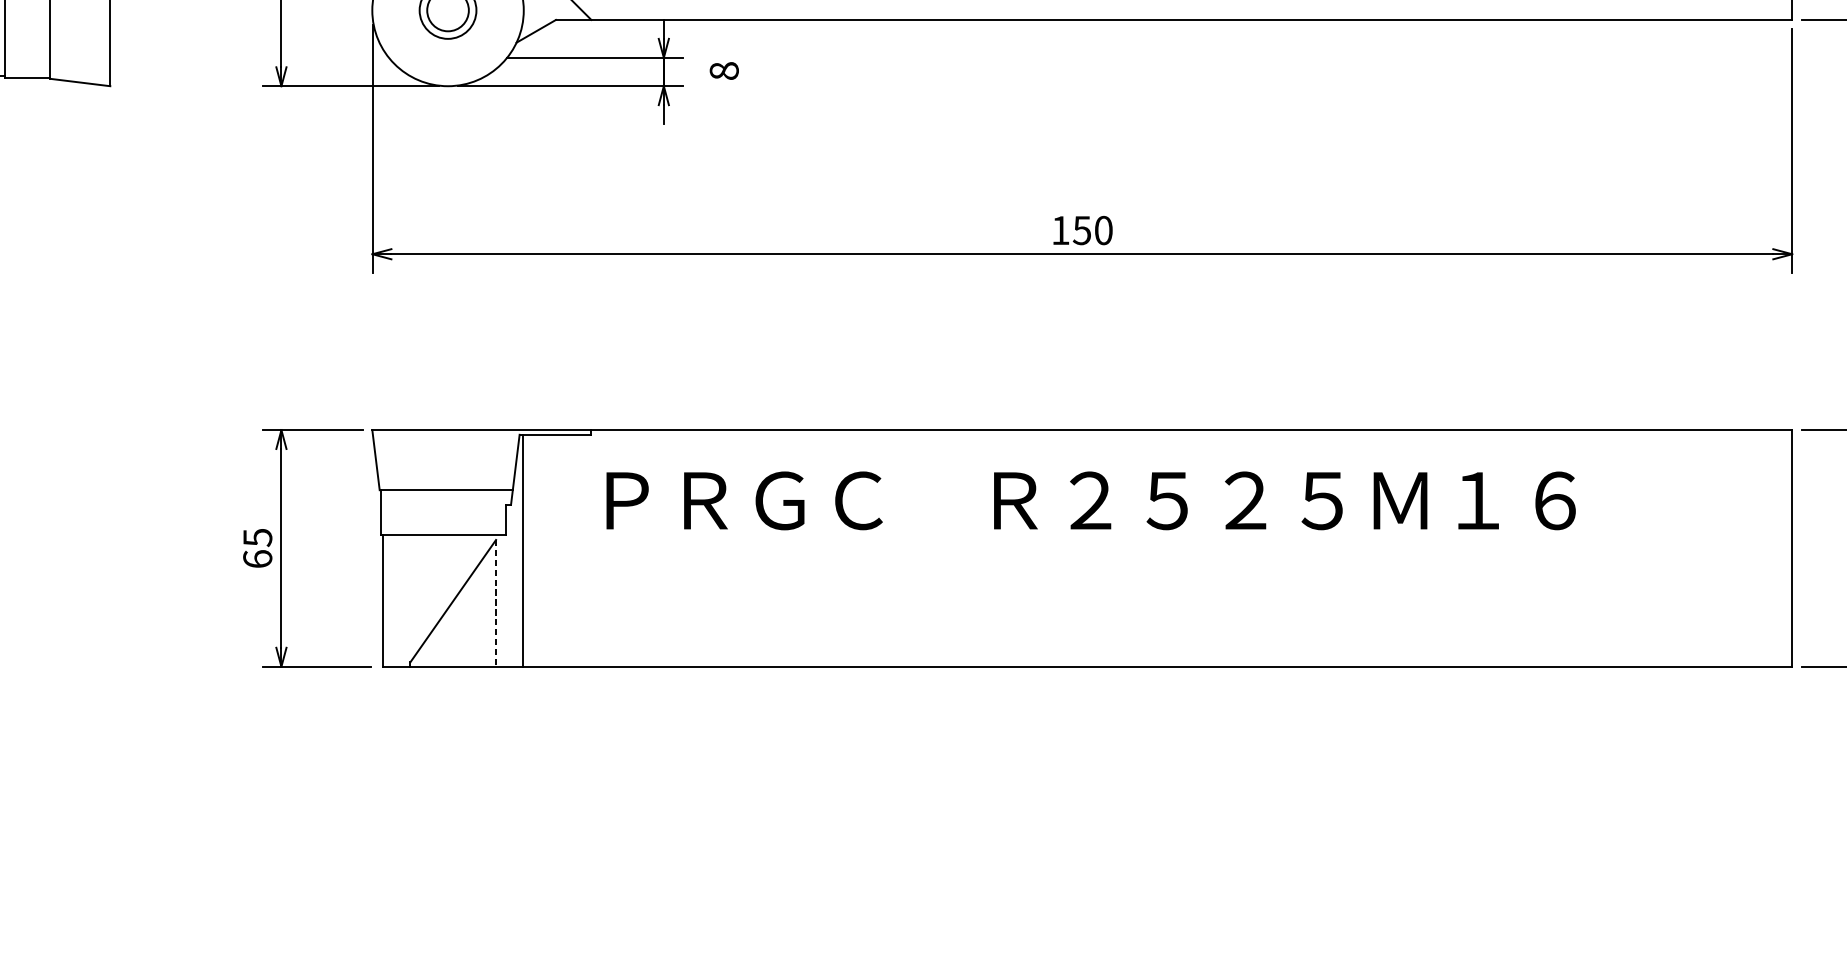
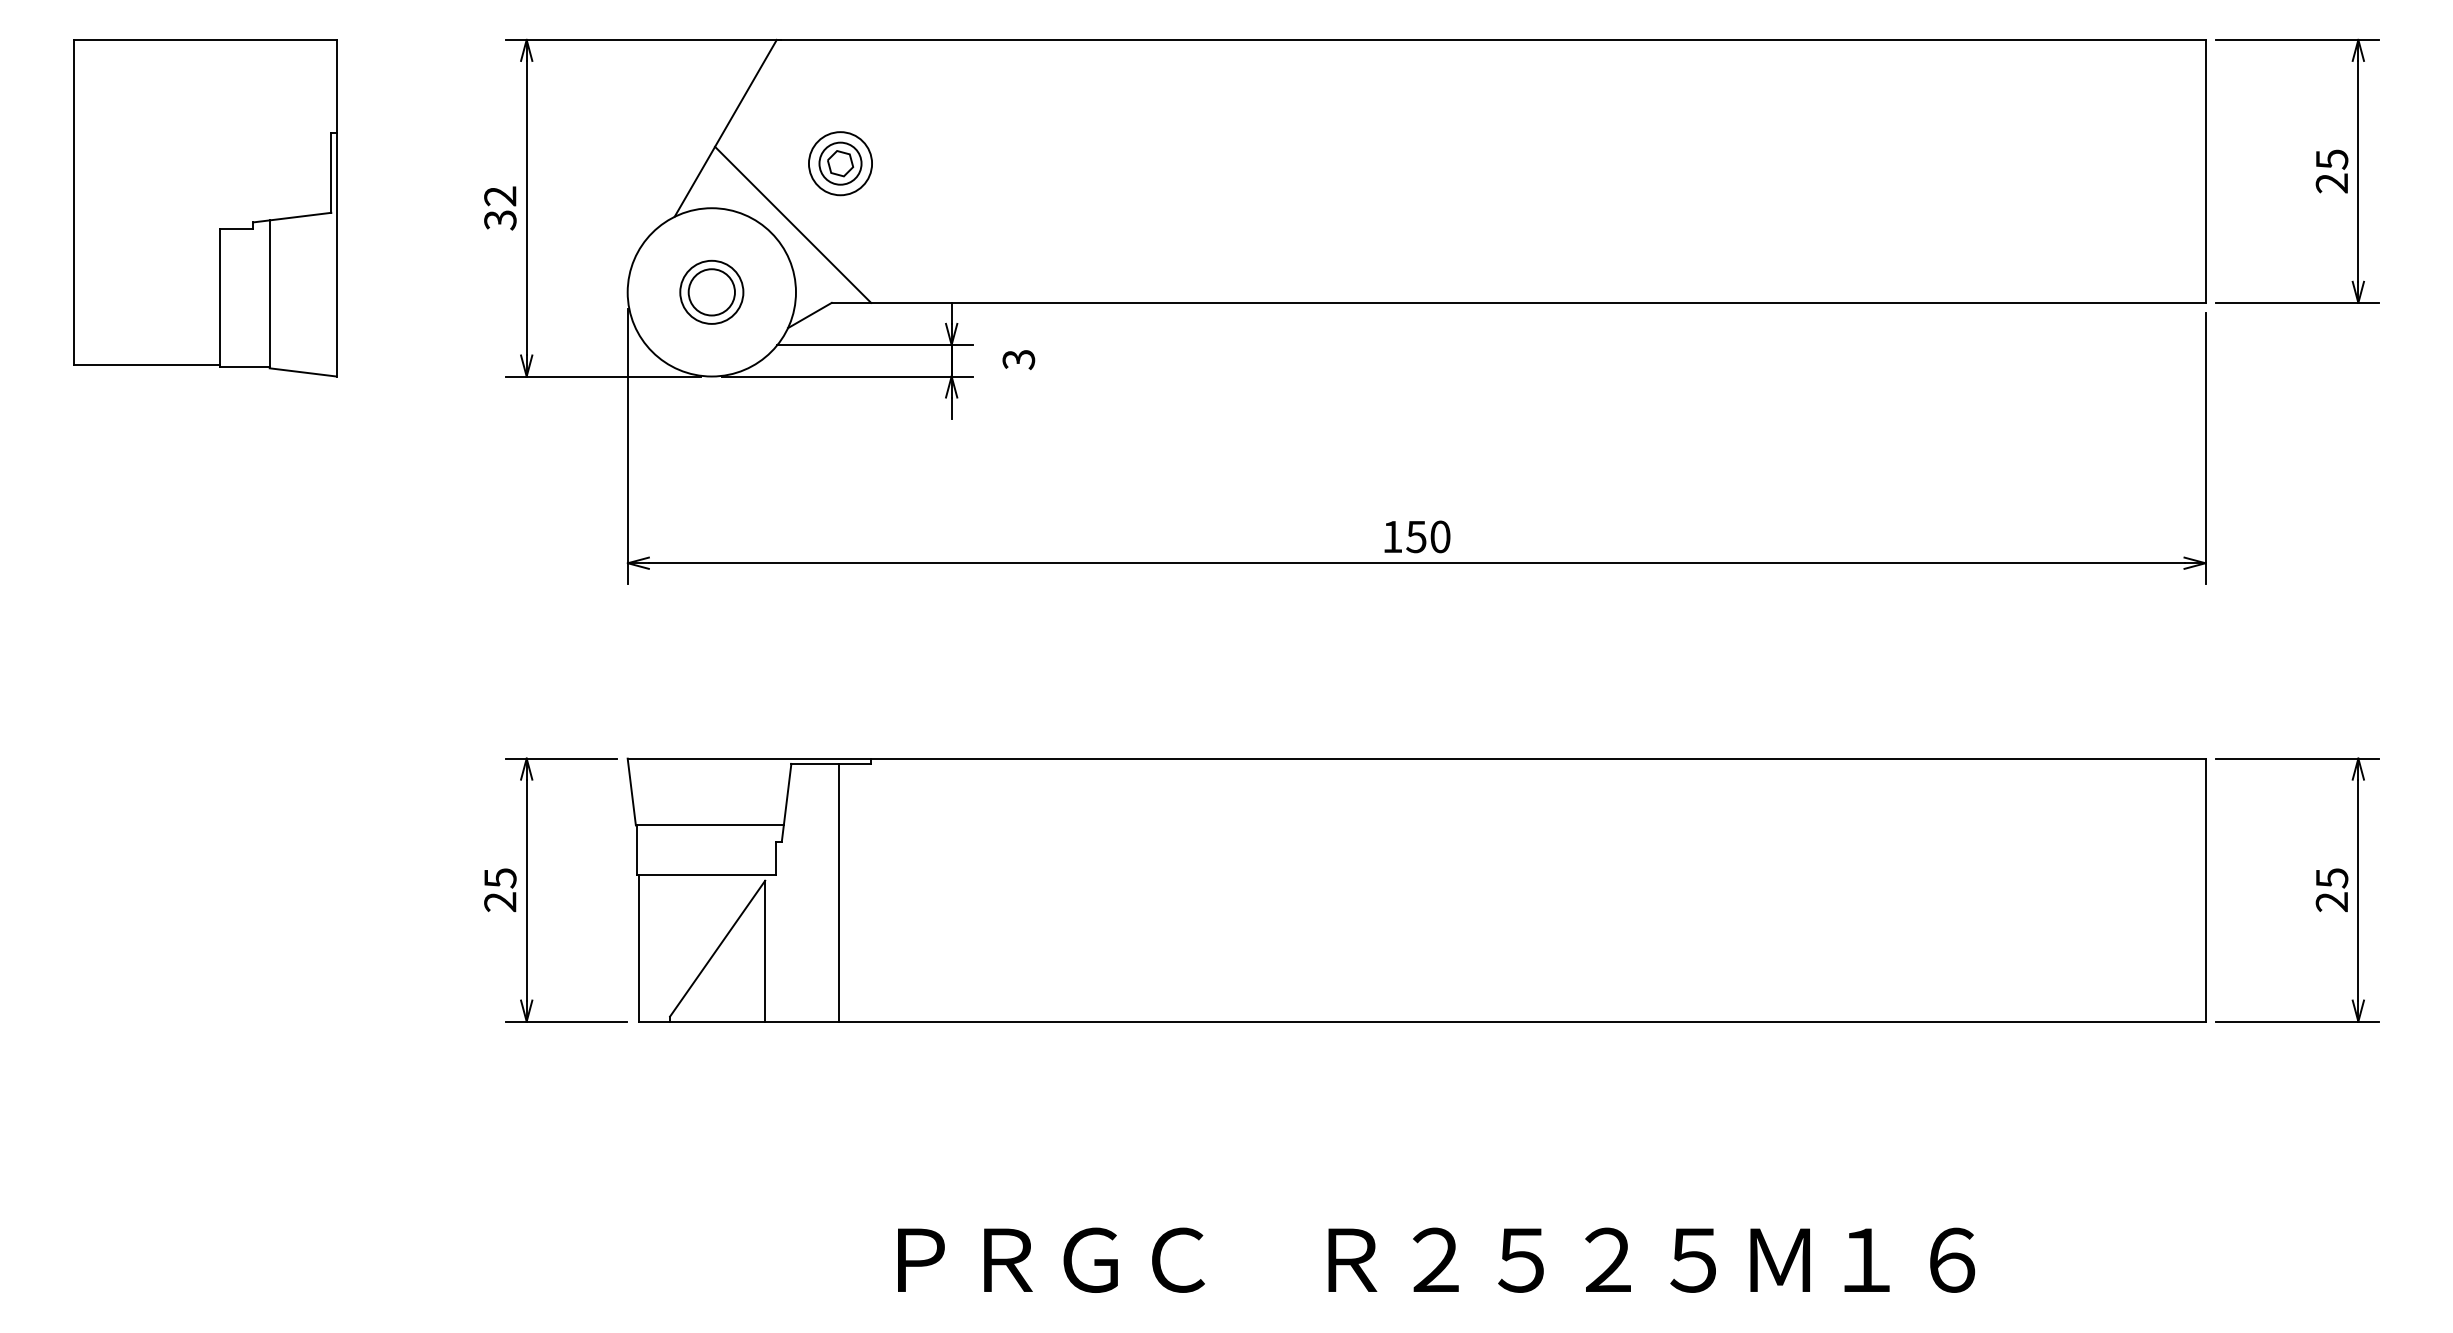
text: (724, 70) -> (1018, 359), 8 -> 3
text: (1091, 500) -> (1436, 1259), moved
line: (523, 550) -> (839, 892), moved
text: (257, 559) -> (500, 902), 65 -> 25
line: (496, 603) -> (765, 951), dashed -> solid

